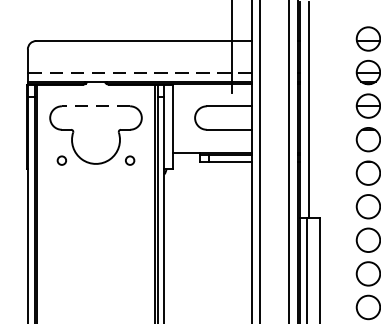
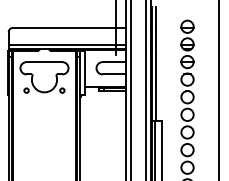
line: (139, 72) -> (67, 44), dashed -> solid
line: (96, 107) -> (44, 62), dashed -> solid

